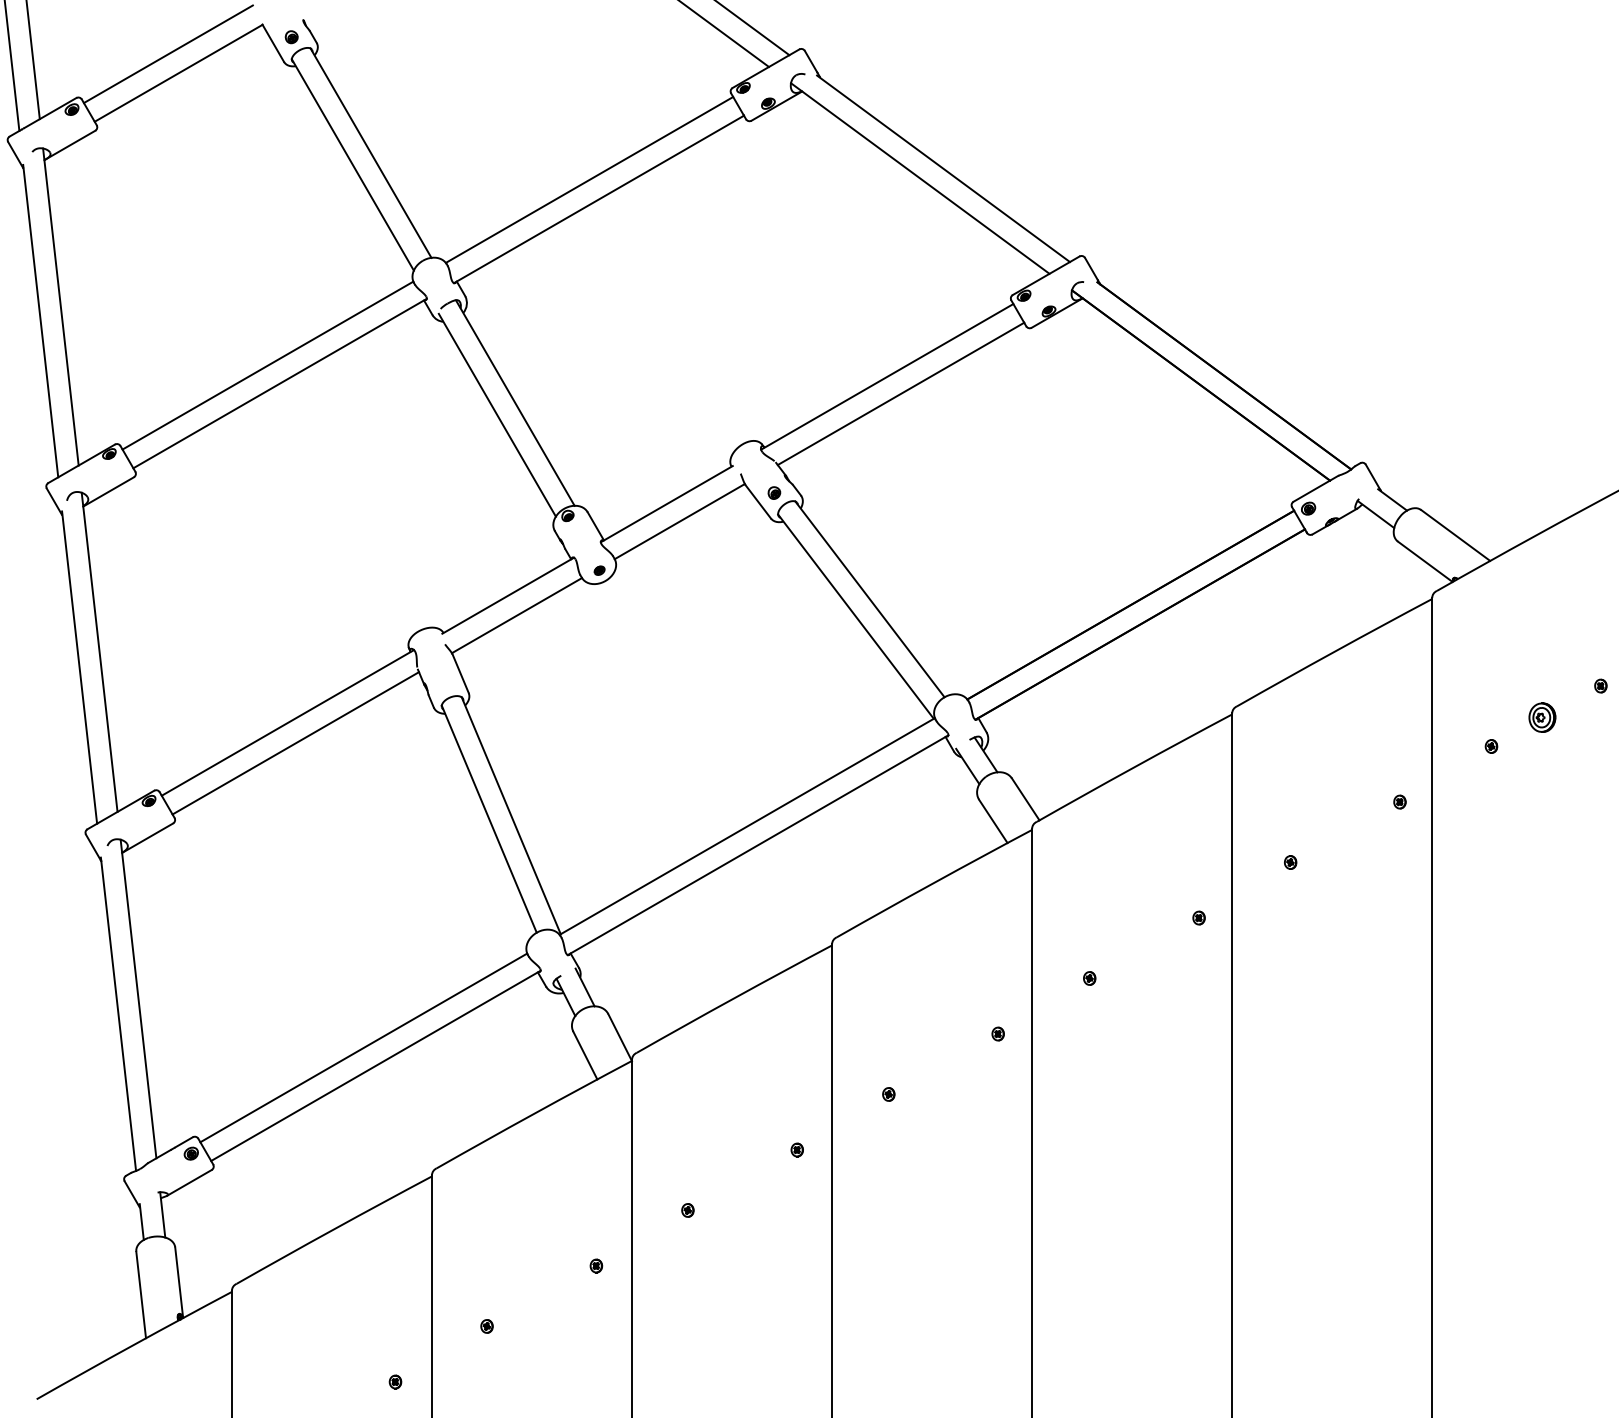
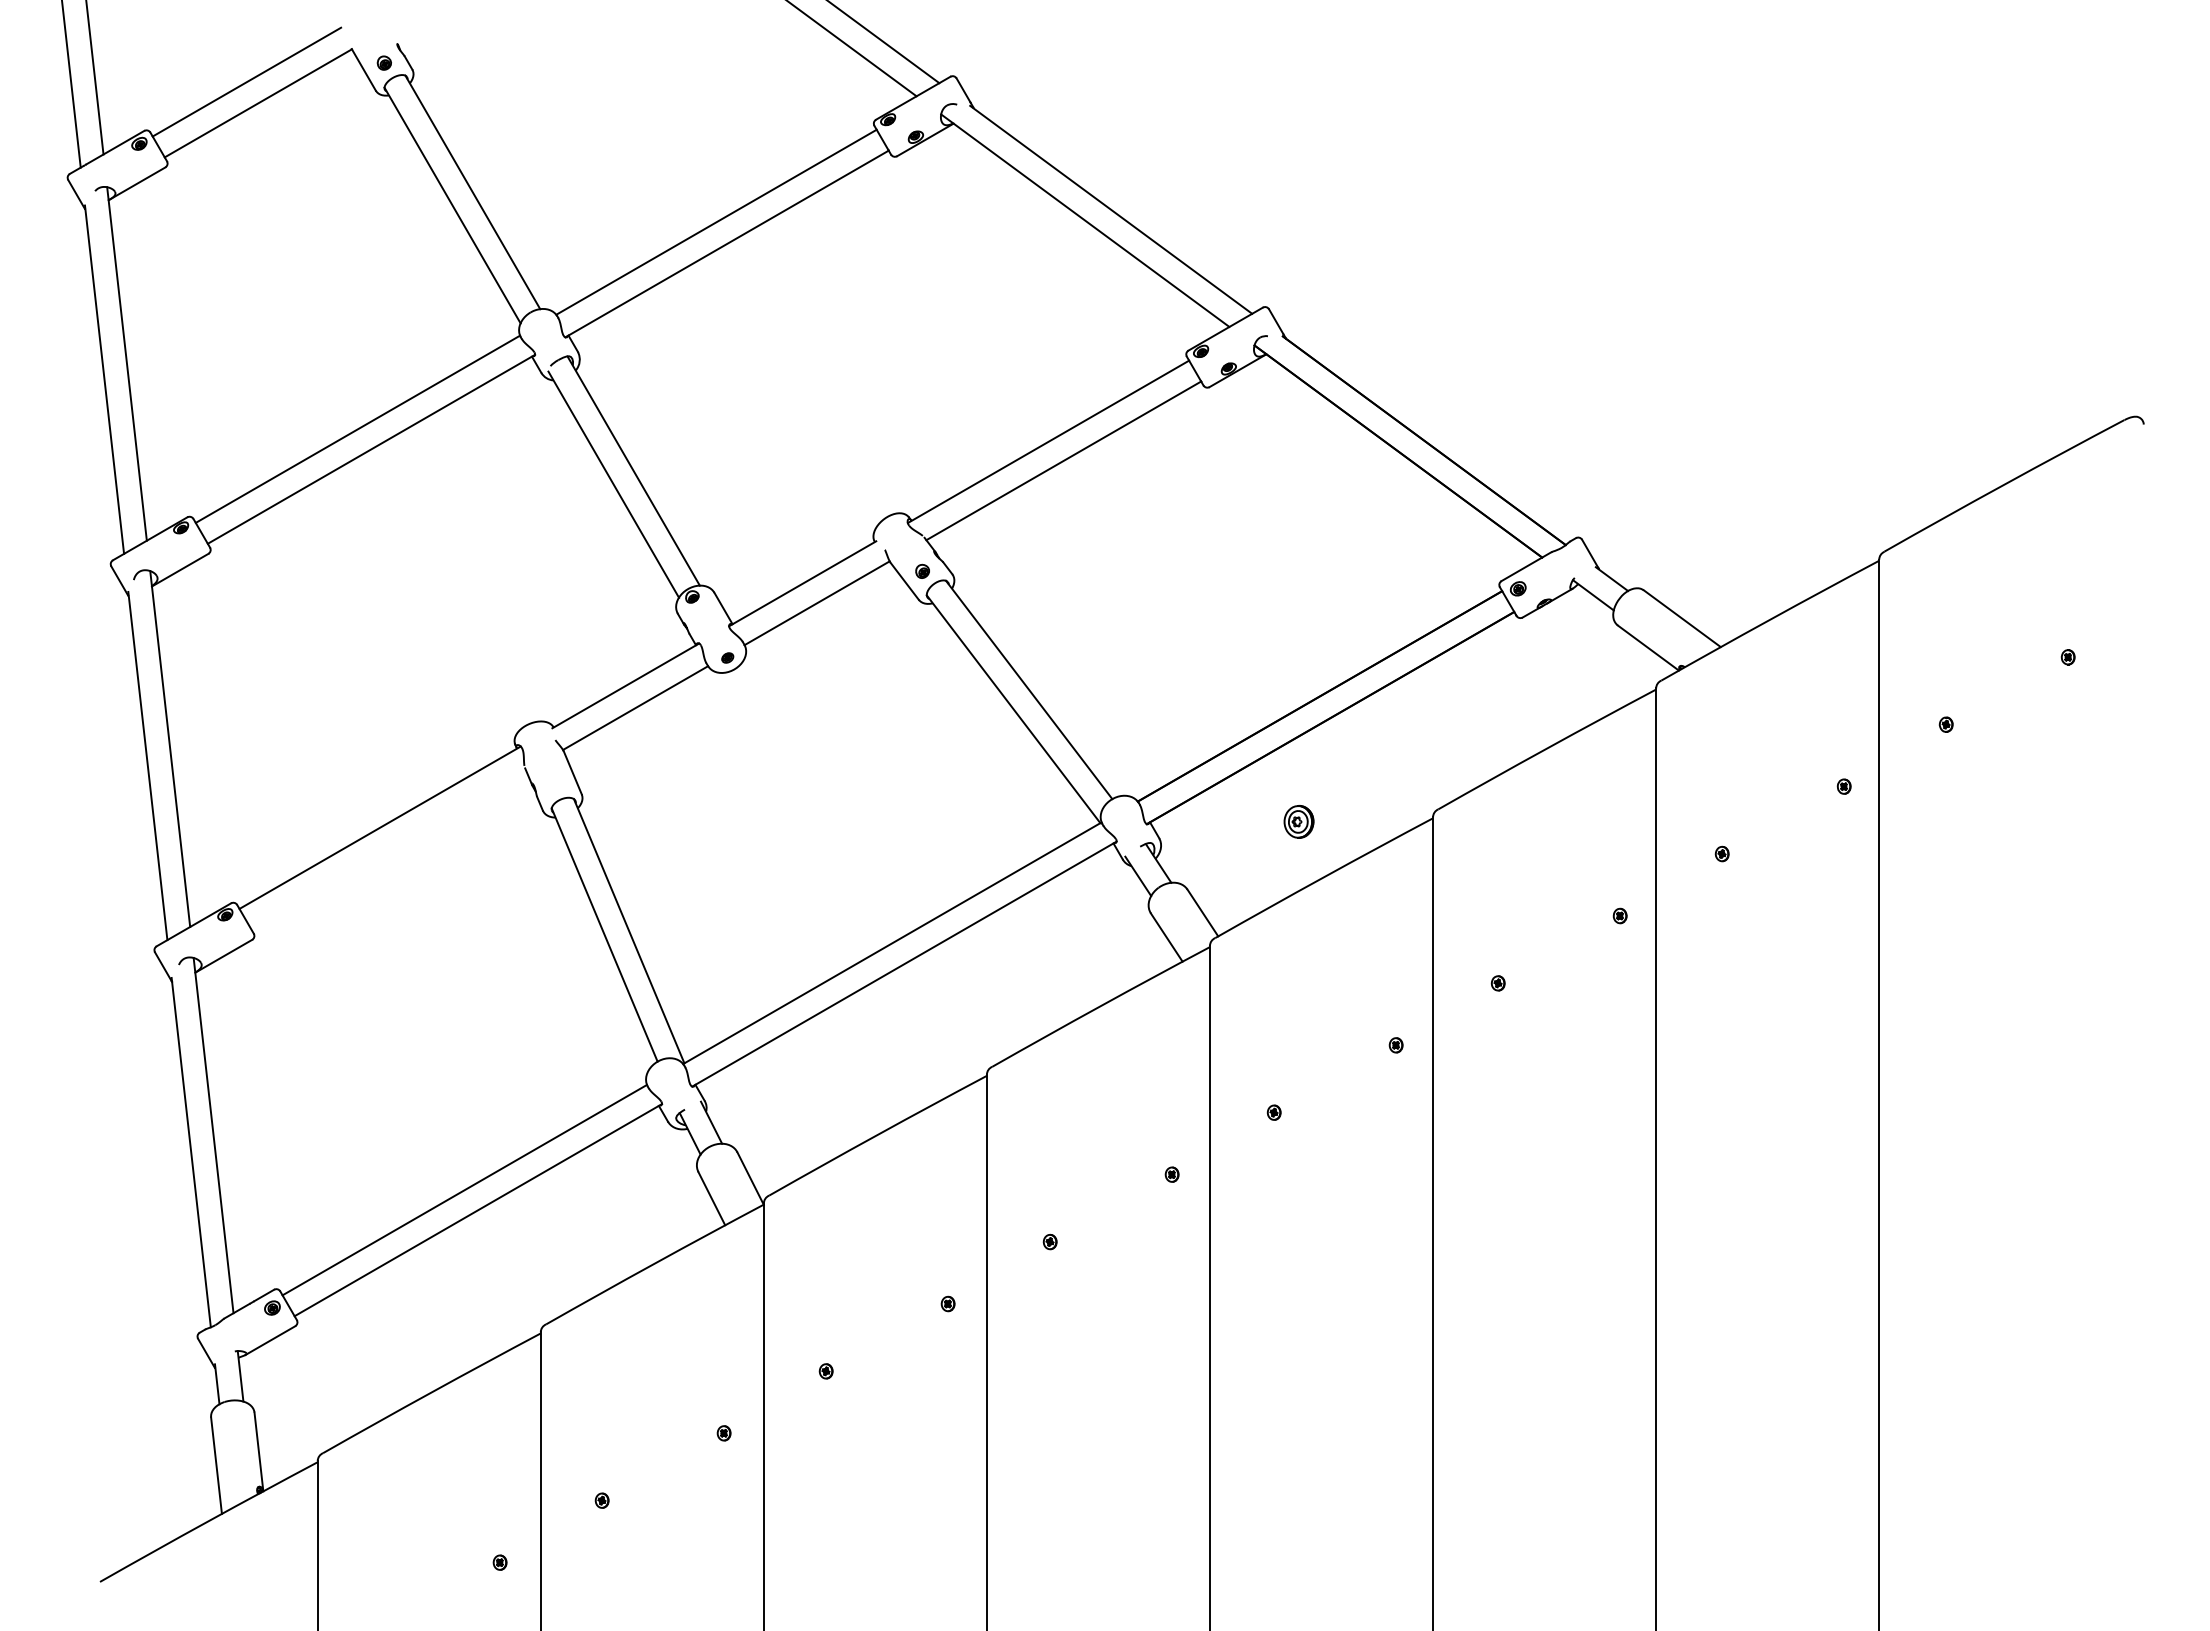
part: (1541, 717) -> (1298, 821), moved
line: (295, 743) -> (388, 850), removed

